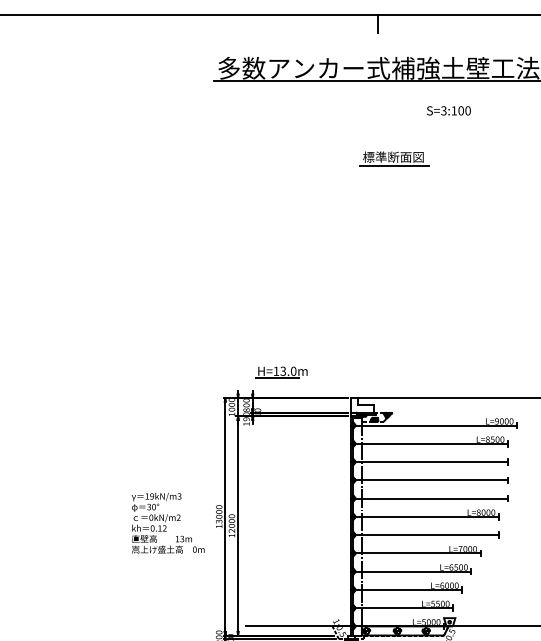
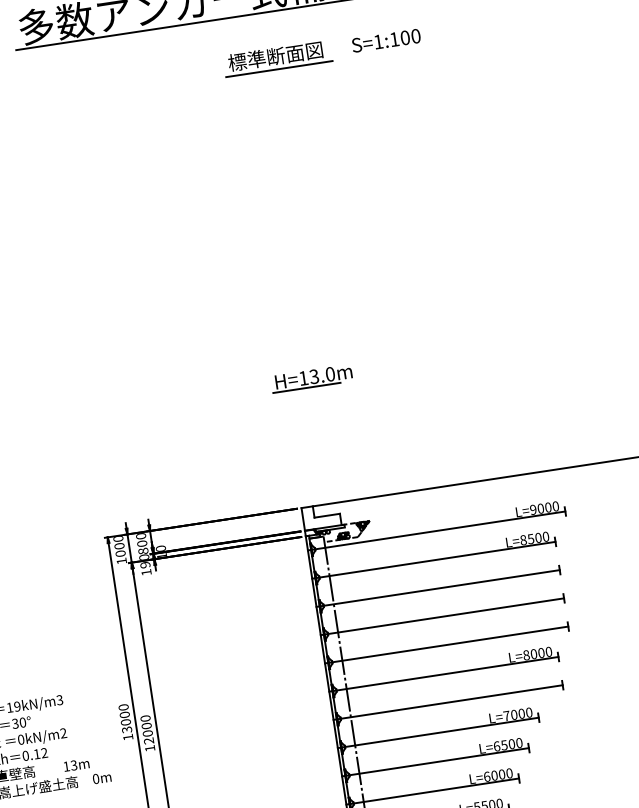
text: (443, 110) -> (377, 41), S=3:100 -> S=1:100
part: (394, 158) -> (277, 58), moved
part: (281, 372) -> (311, 378), moved

